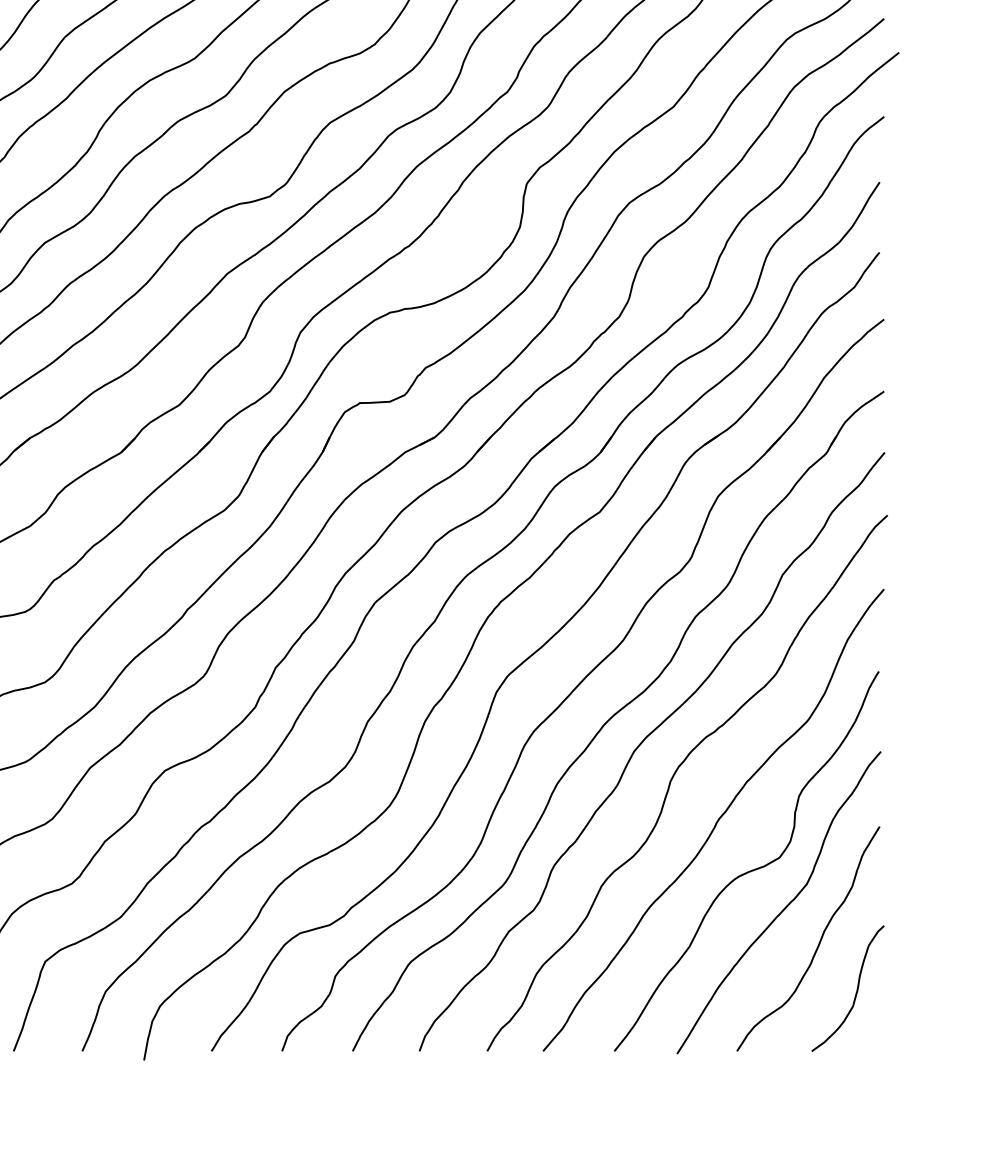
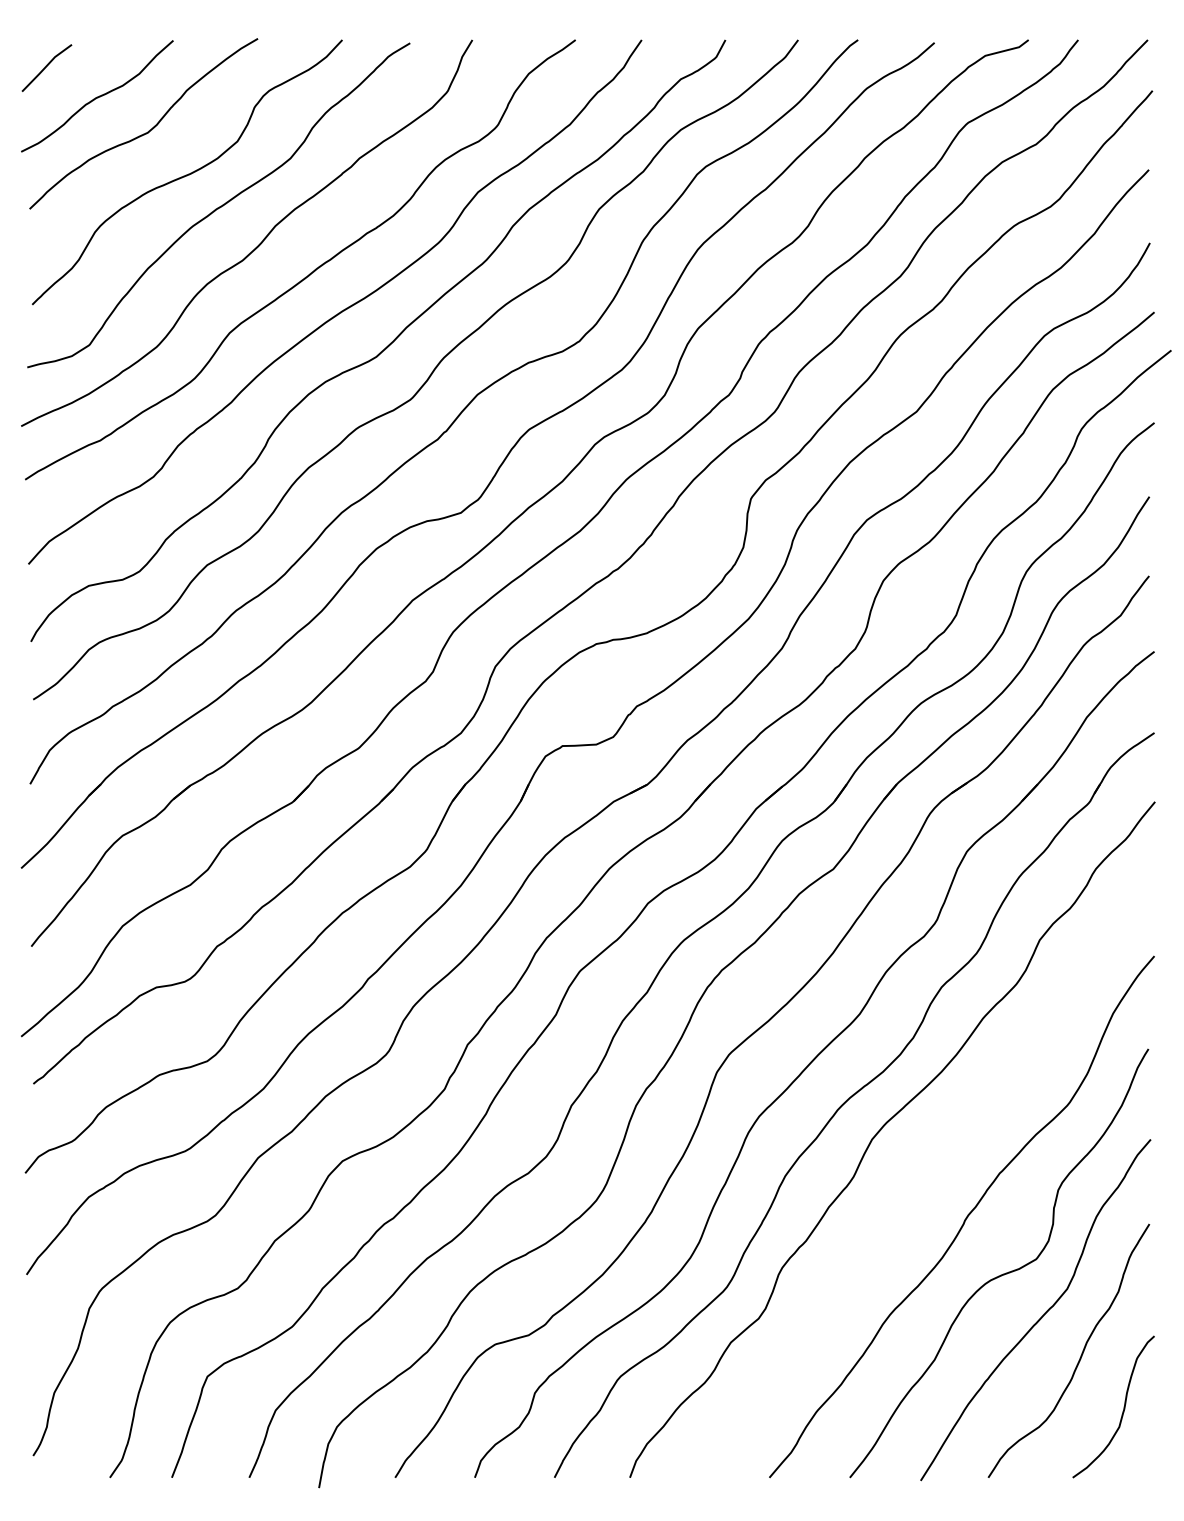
curve: (674, 776) -> (917, 1167), removed

